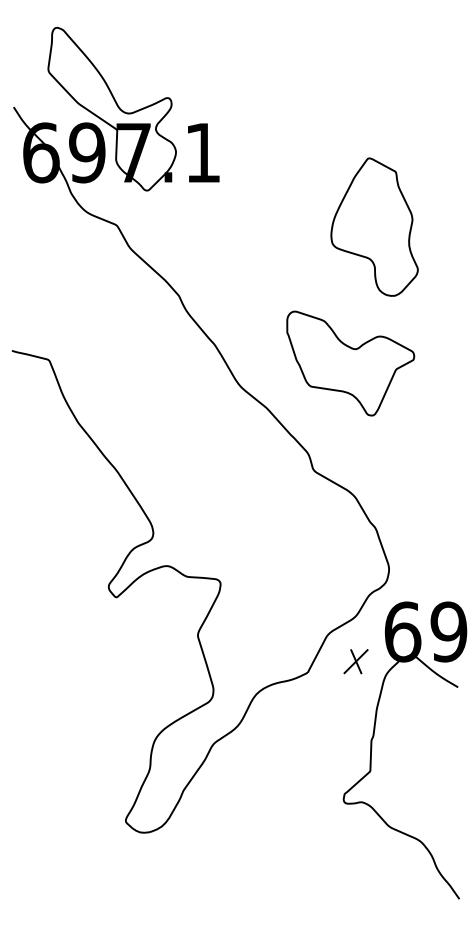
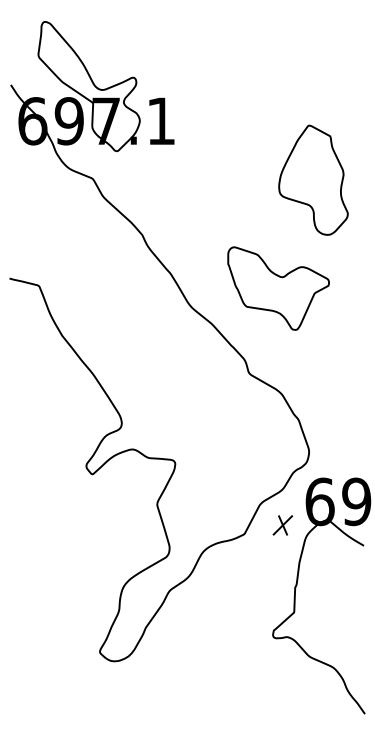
part: (374, 226) -> (313, 179), moved

